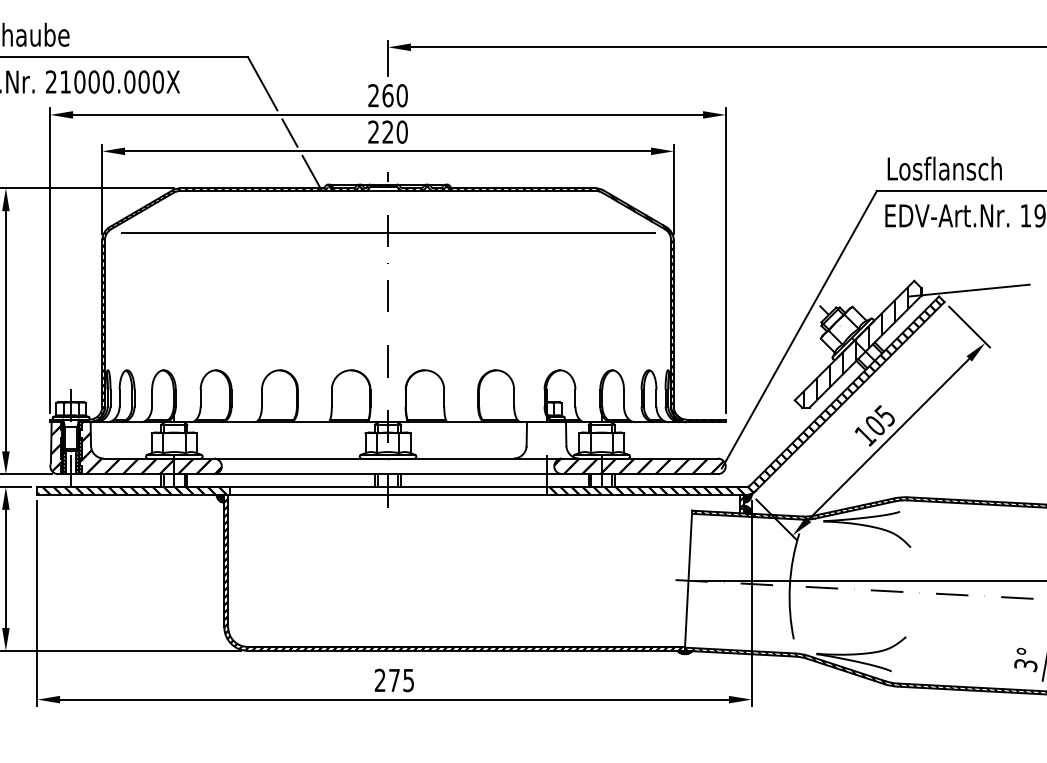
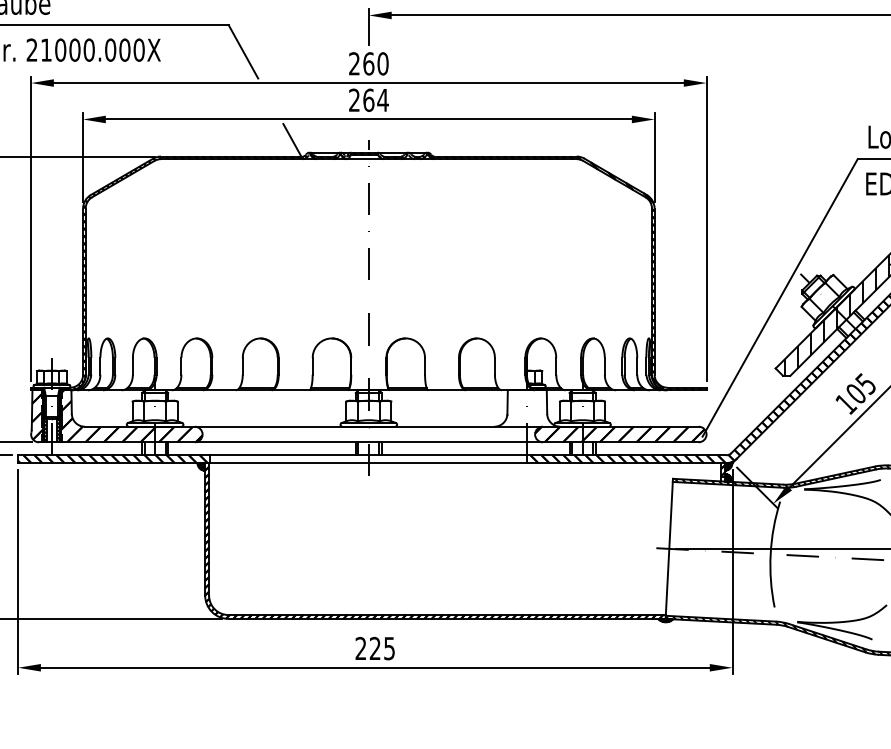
text: (395, 131) -> (376, 99), 220 -> 264
line: (289, 132) -> (270, 100), removed
line: (388, 232) -> (369, 200), removed
text: (394, 679) -> (375, 647), 275 -> 225

